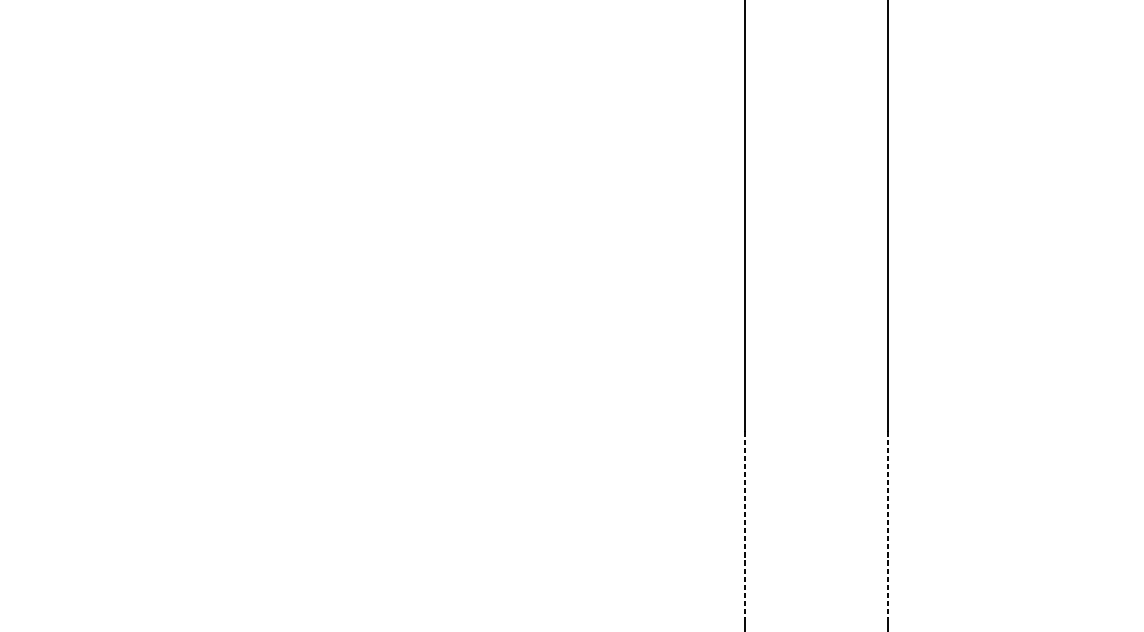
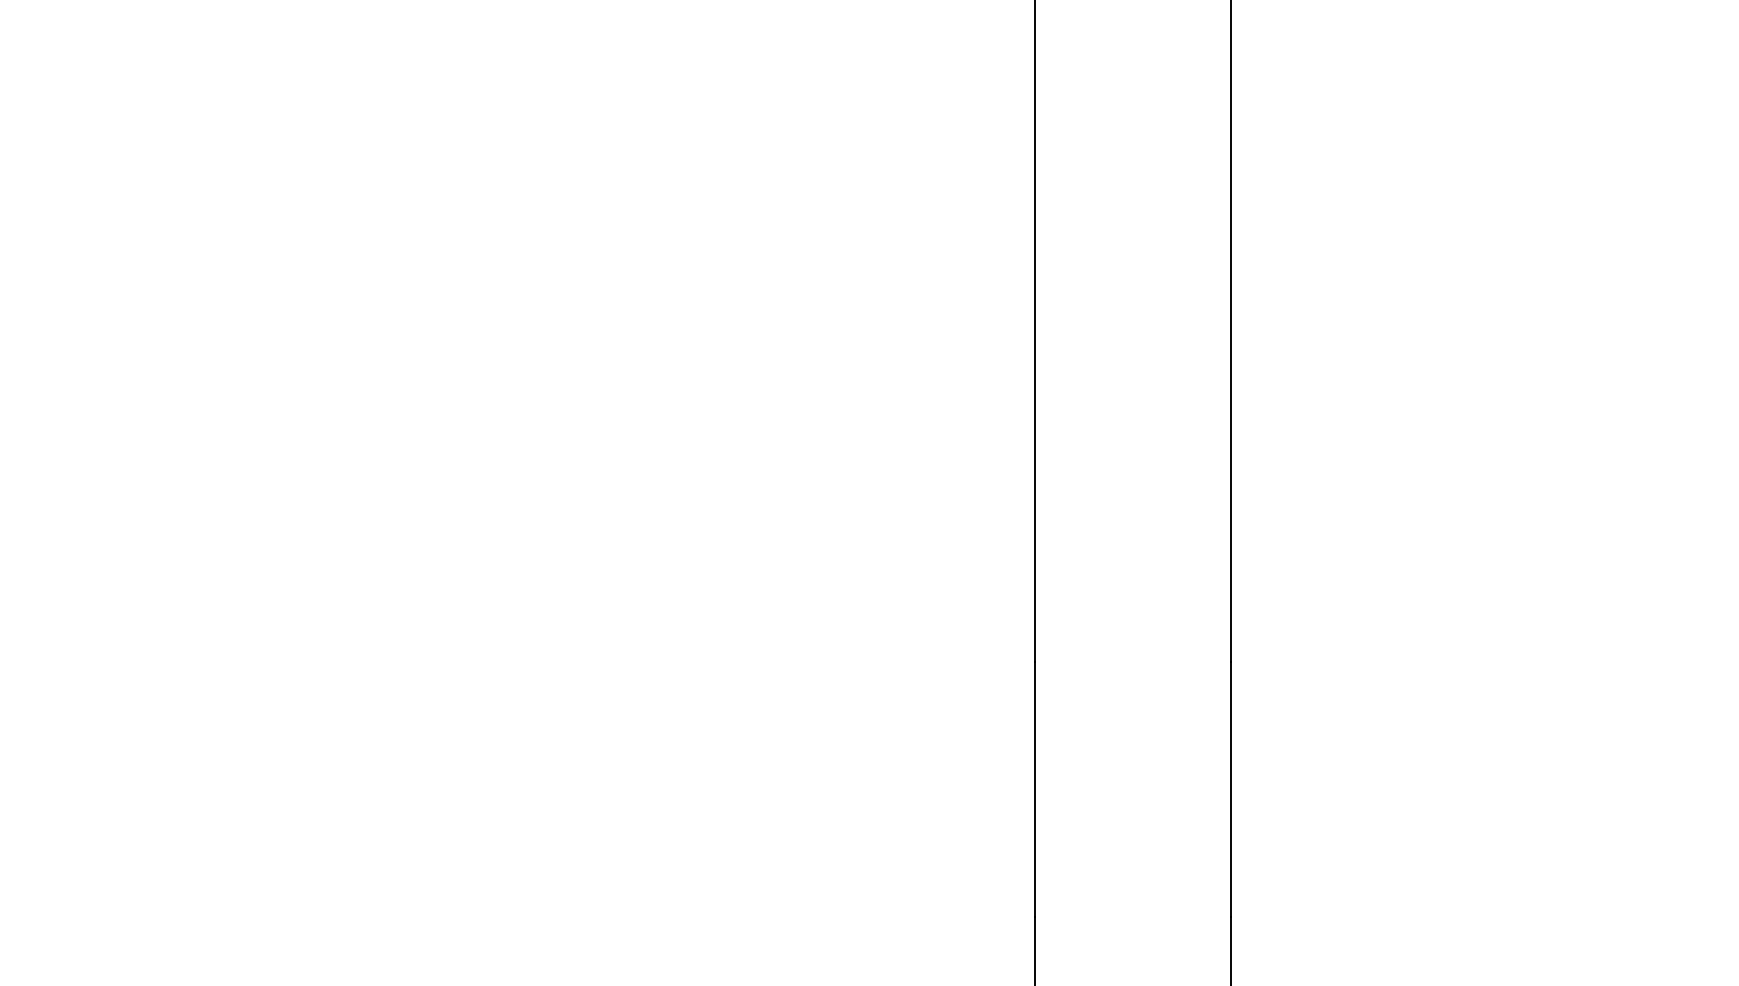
line: (744, 524) -> (1034, 789), dashed -> solid
line: (888, 524) -> (1230, 789), dashed -> solid

